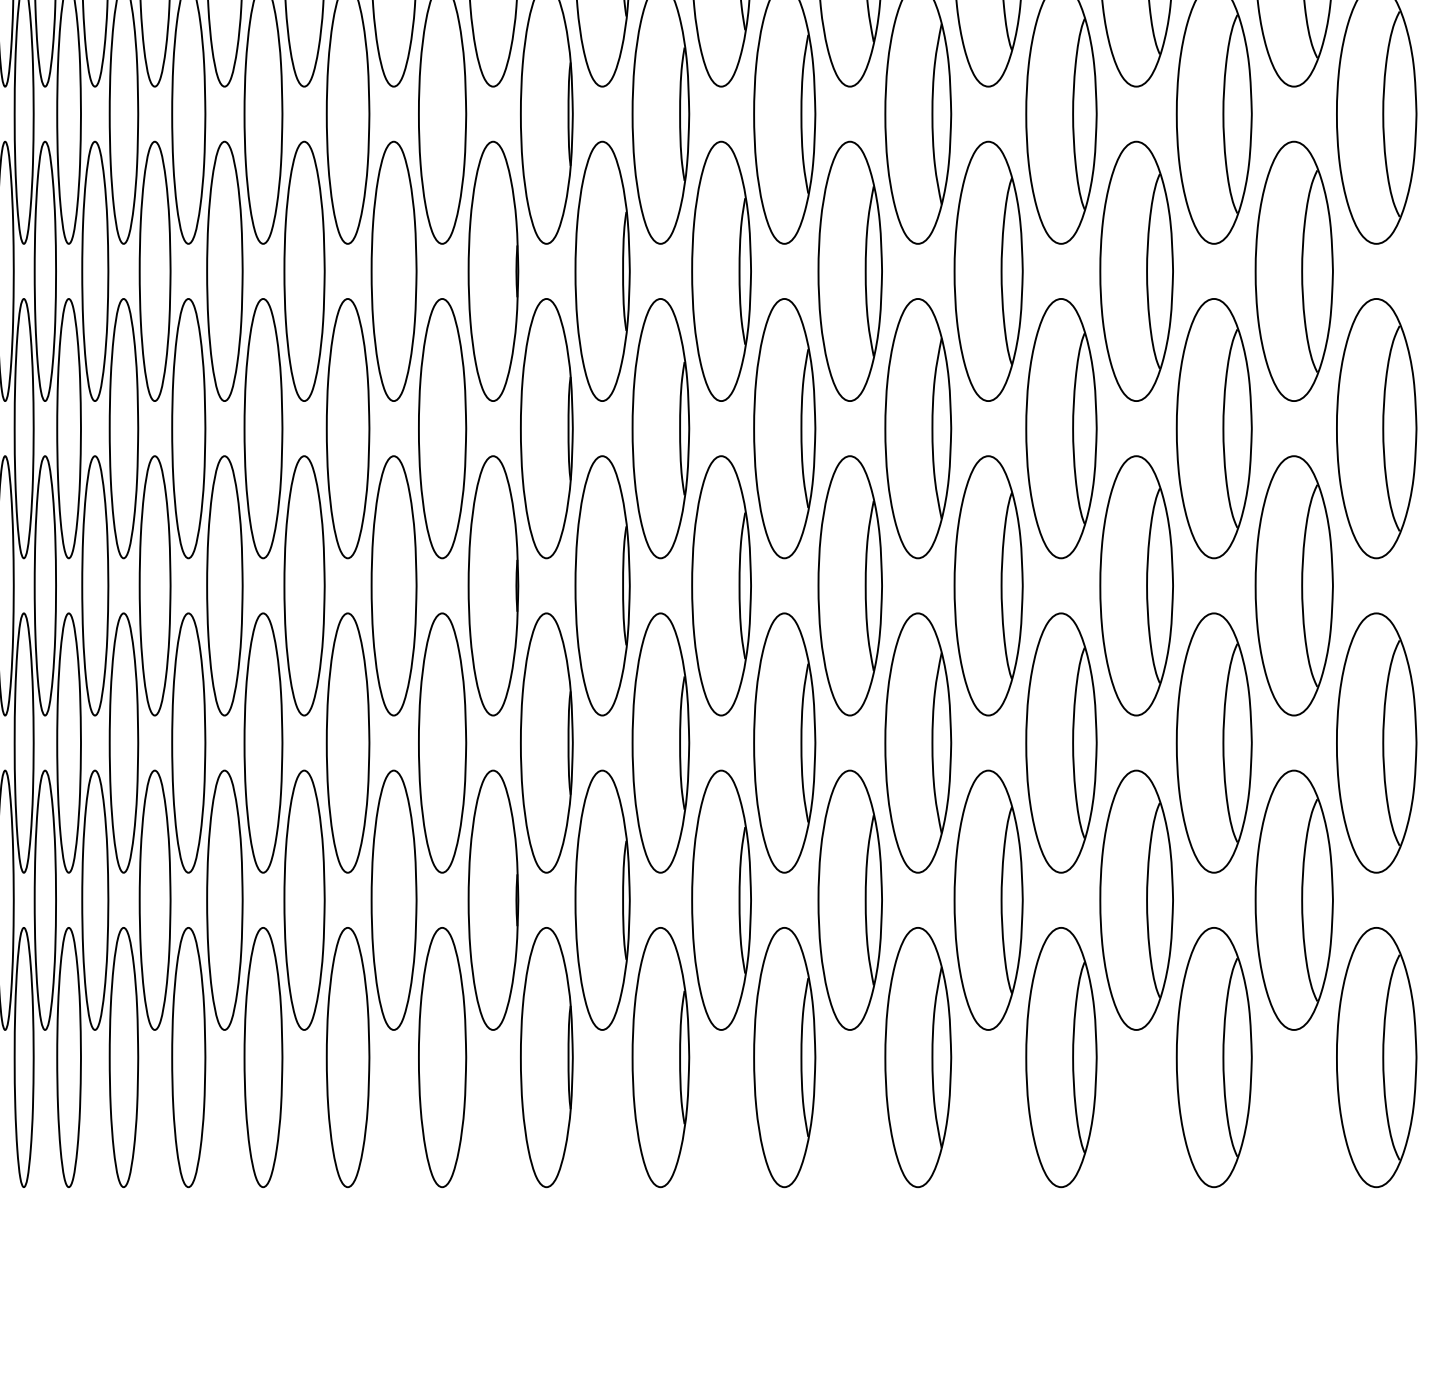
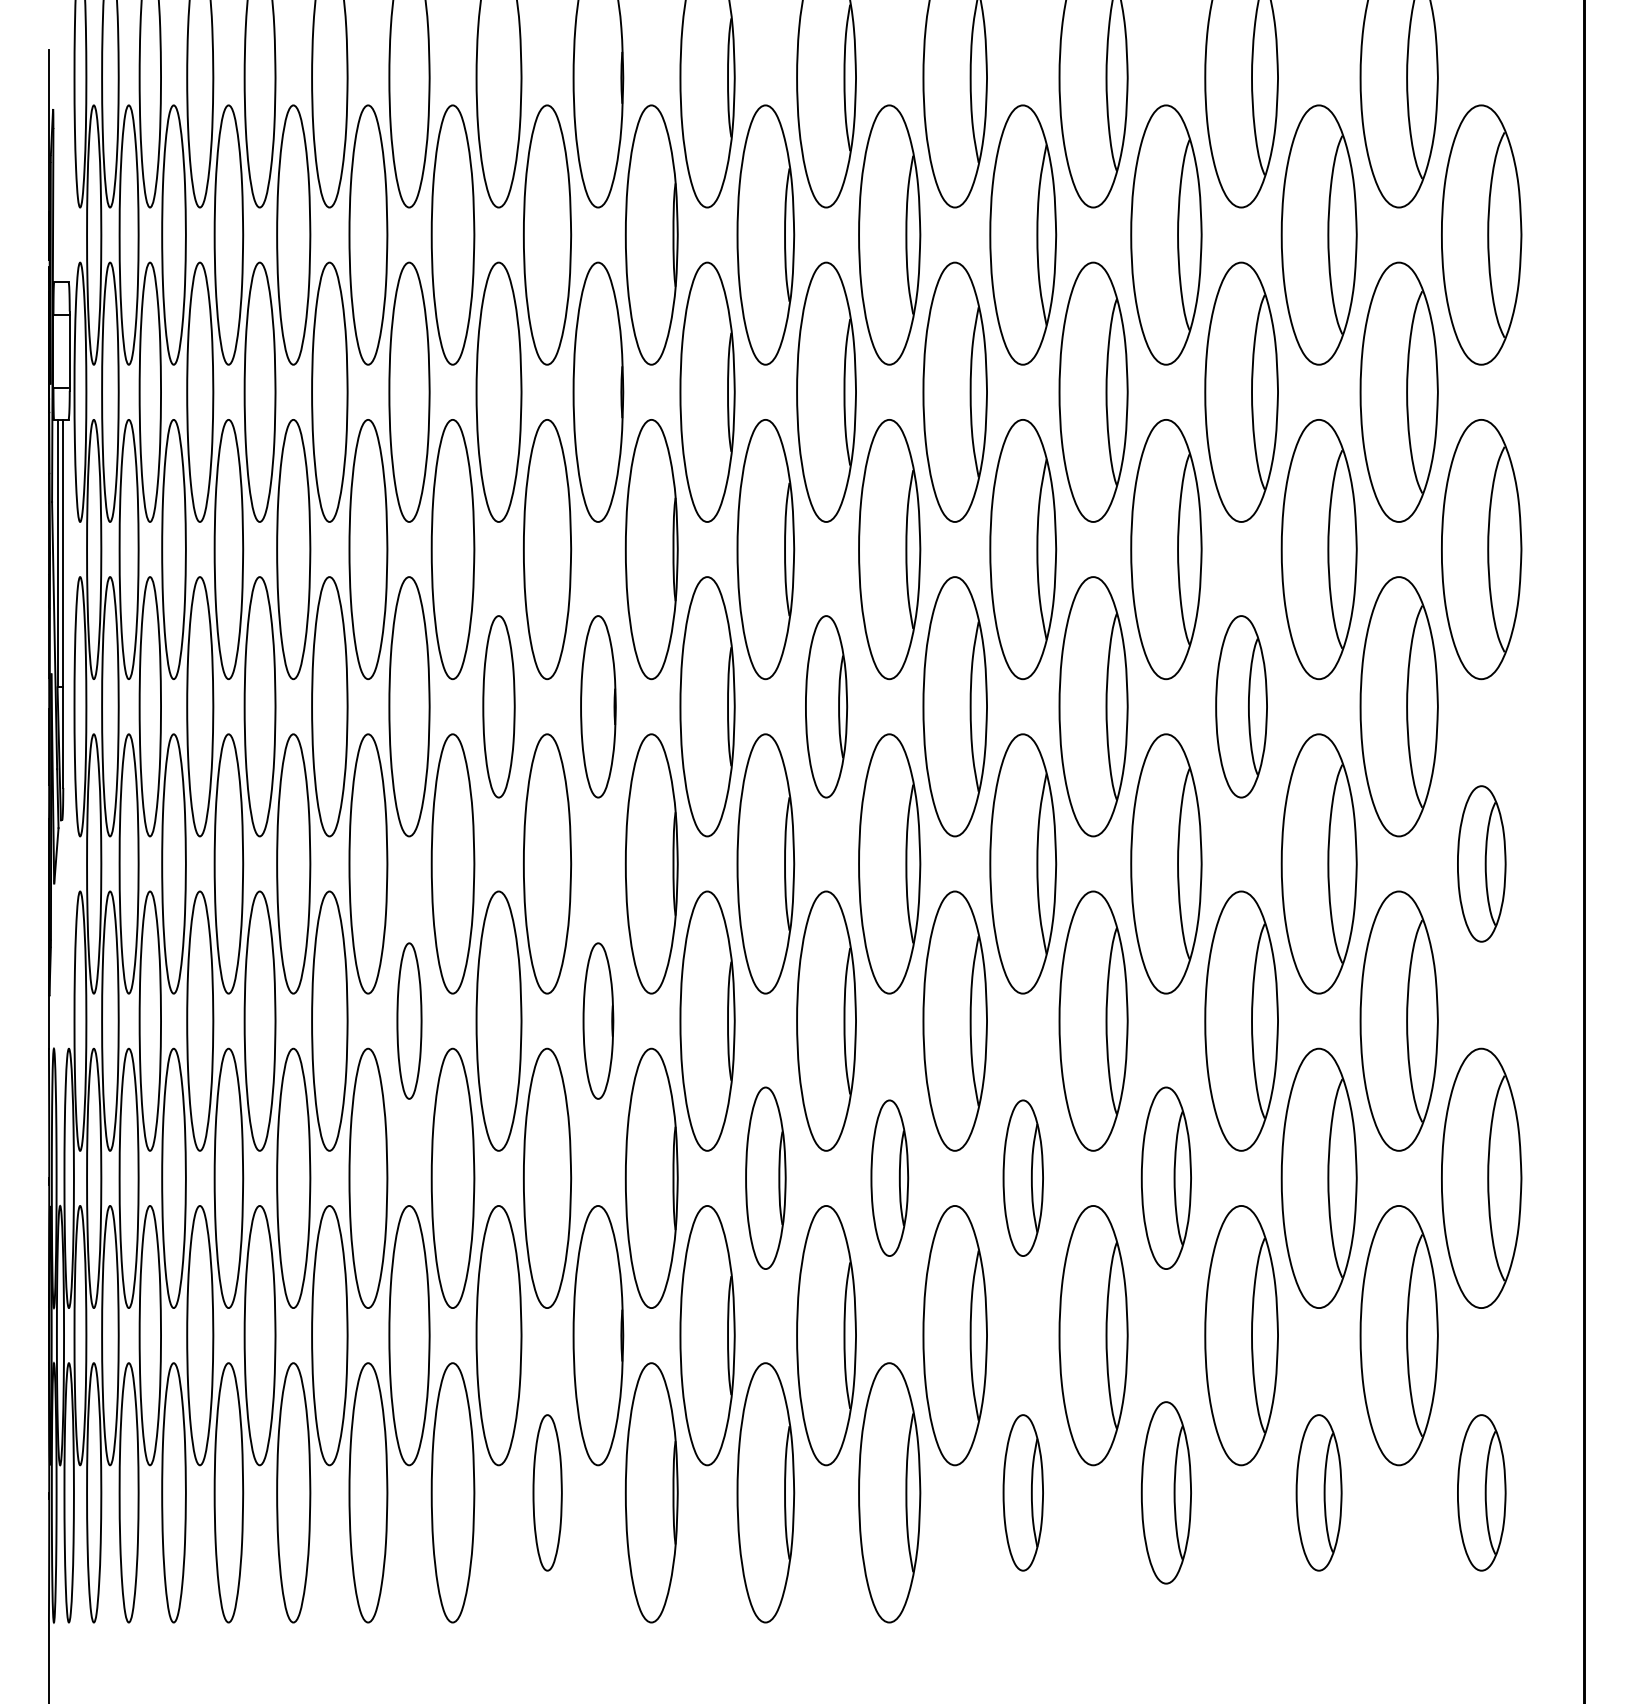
part: (393, 271) -> (498, 706), size x0.7
part: (493, 271) -> (598, 706), size x0.7
part: (721, 271) -> (826, 706), size x0.7
part: (1136, 271) -> (1241, 706), size x0.7
part: (1376, 428) -> (1481, 863), size x0.6
part: (304, 585) -> (409, 1020), size x0.6
part: (493, 585) -> (598, 1020), size x0.6
part: (660, 742) -> (765, 1177), size x0.7
part: (784, 742) -> (889, 1177), size x0.6
part: (918, 742) -> (1023, 1177), size x0.6
part: (1061, 742) -> (1166, 1177), size x0.7
part: (442, 1057) -> (547, 1492), size x0.6
part: (918, 1057) -> (1023, 1492), size x0.6
part: (1061, 1057) -> (1166, 1492), size x0.7
part: (1213, 1057) -> (1318, 1492), size x0.6
part: (1376, 1057) -> (1481, 1492), size x0.6

